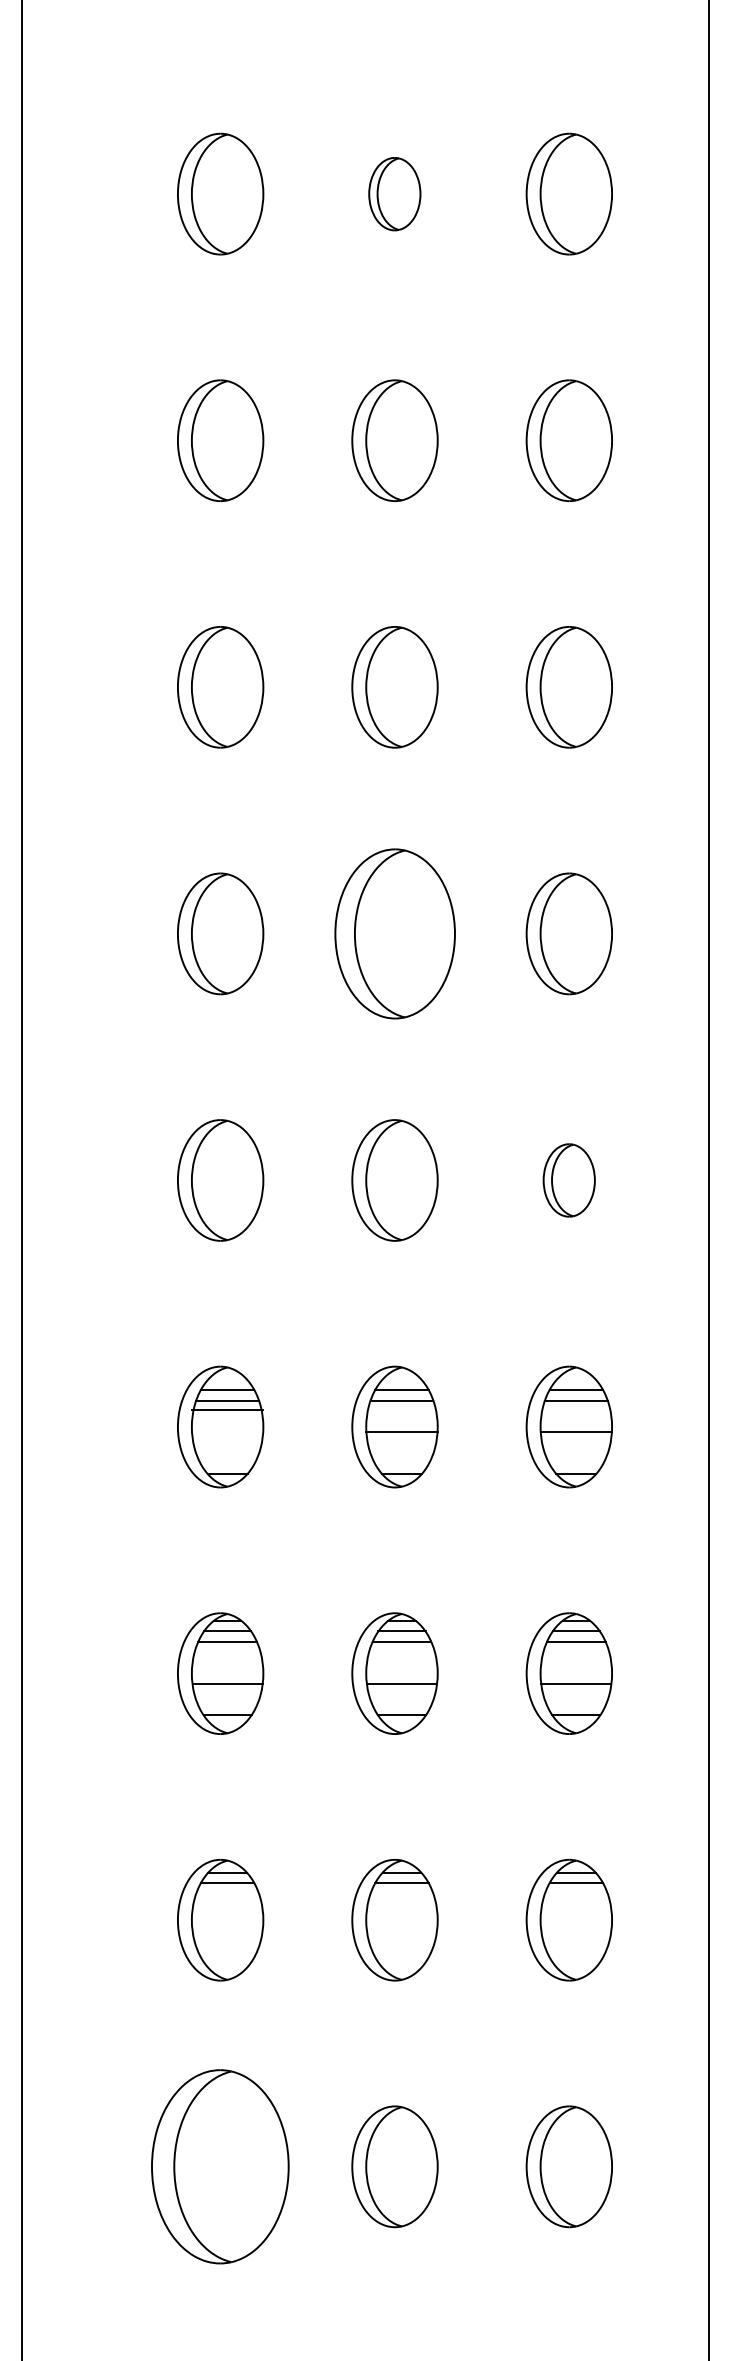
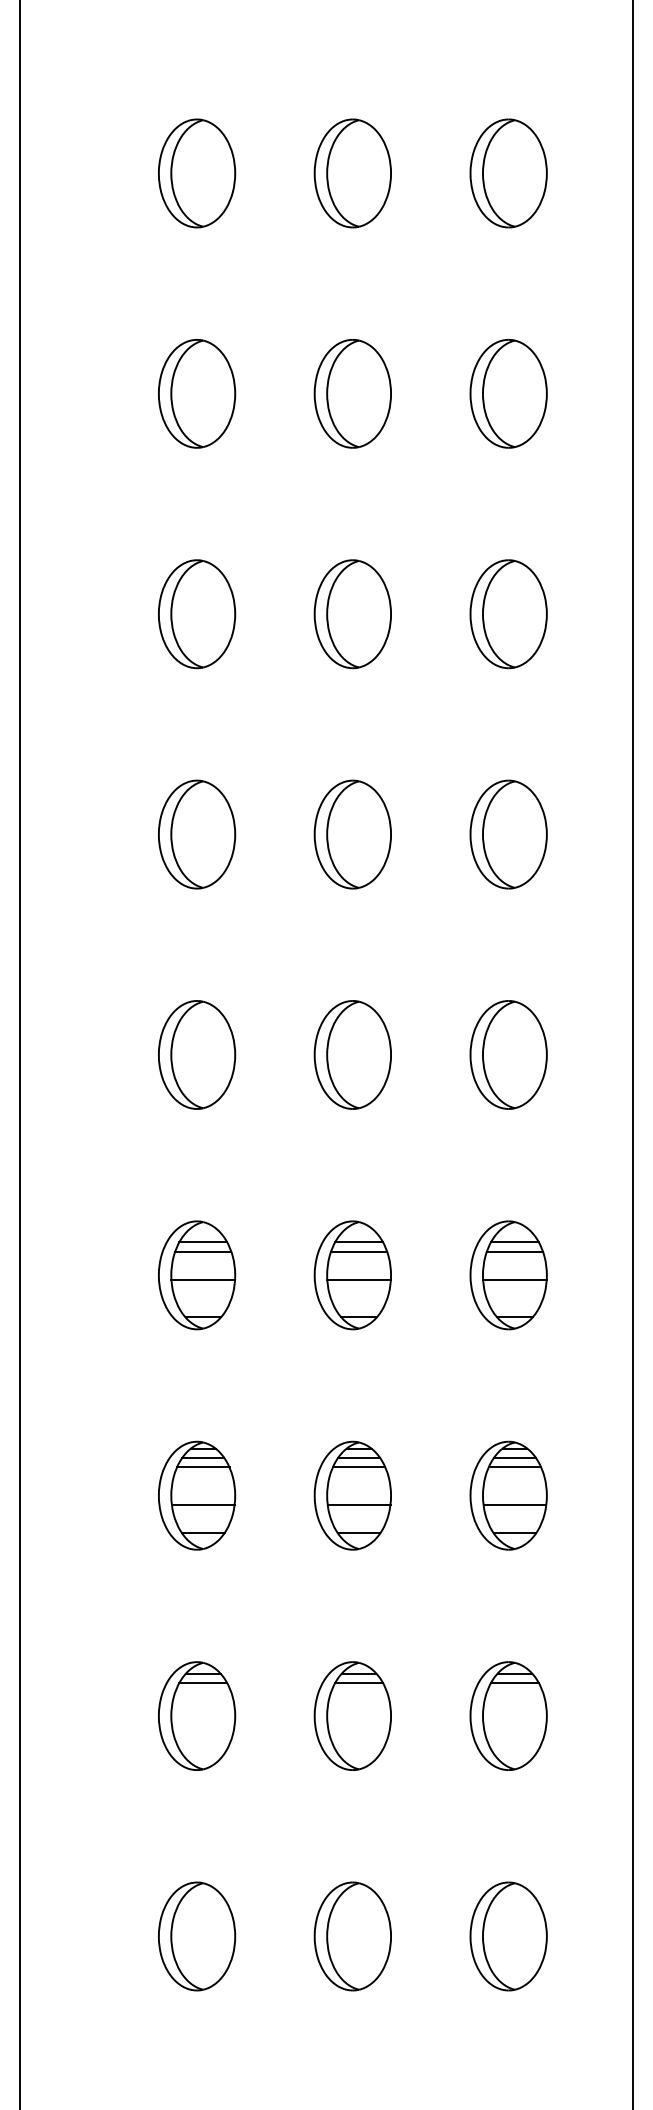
part: (394, 194) -> (352, 173), size x1.67
part: (394, 933) -> (352, 834), size x0.71
part: (569, 1179) -> (508, 1054), size x1.67
line: (227, 1409) -> (203, 1279), moved
part: (221, 2166) -> (197, 1936), size x0.62

